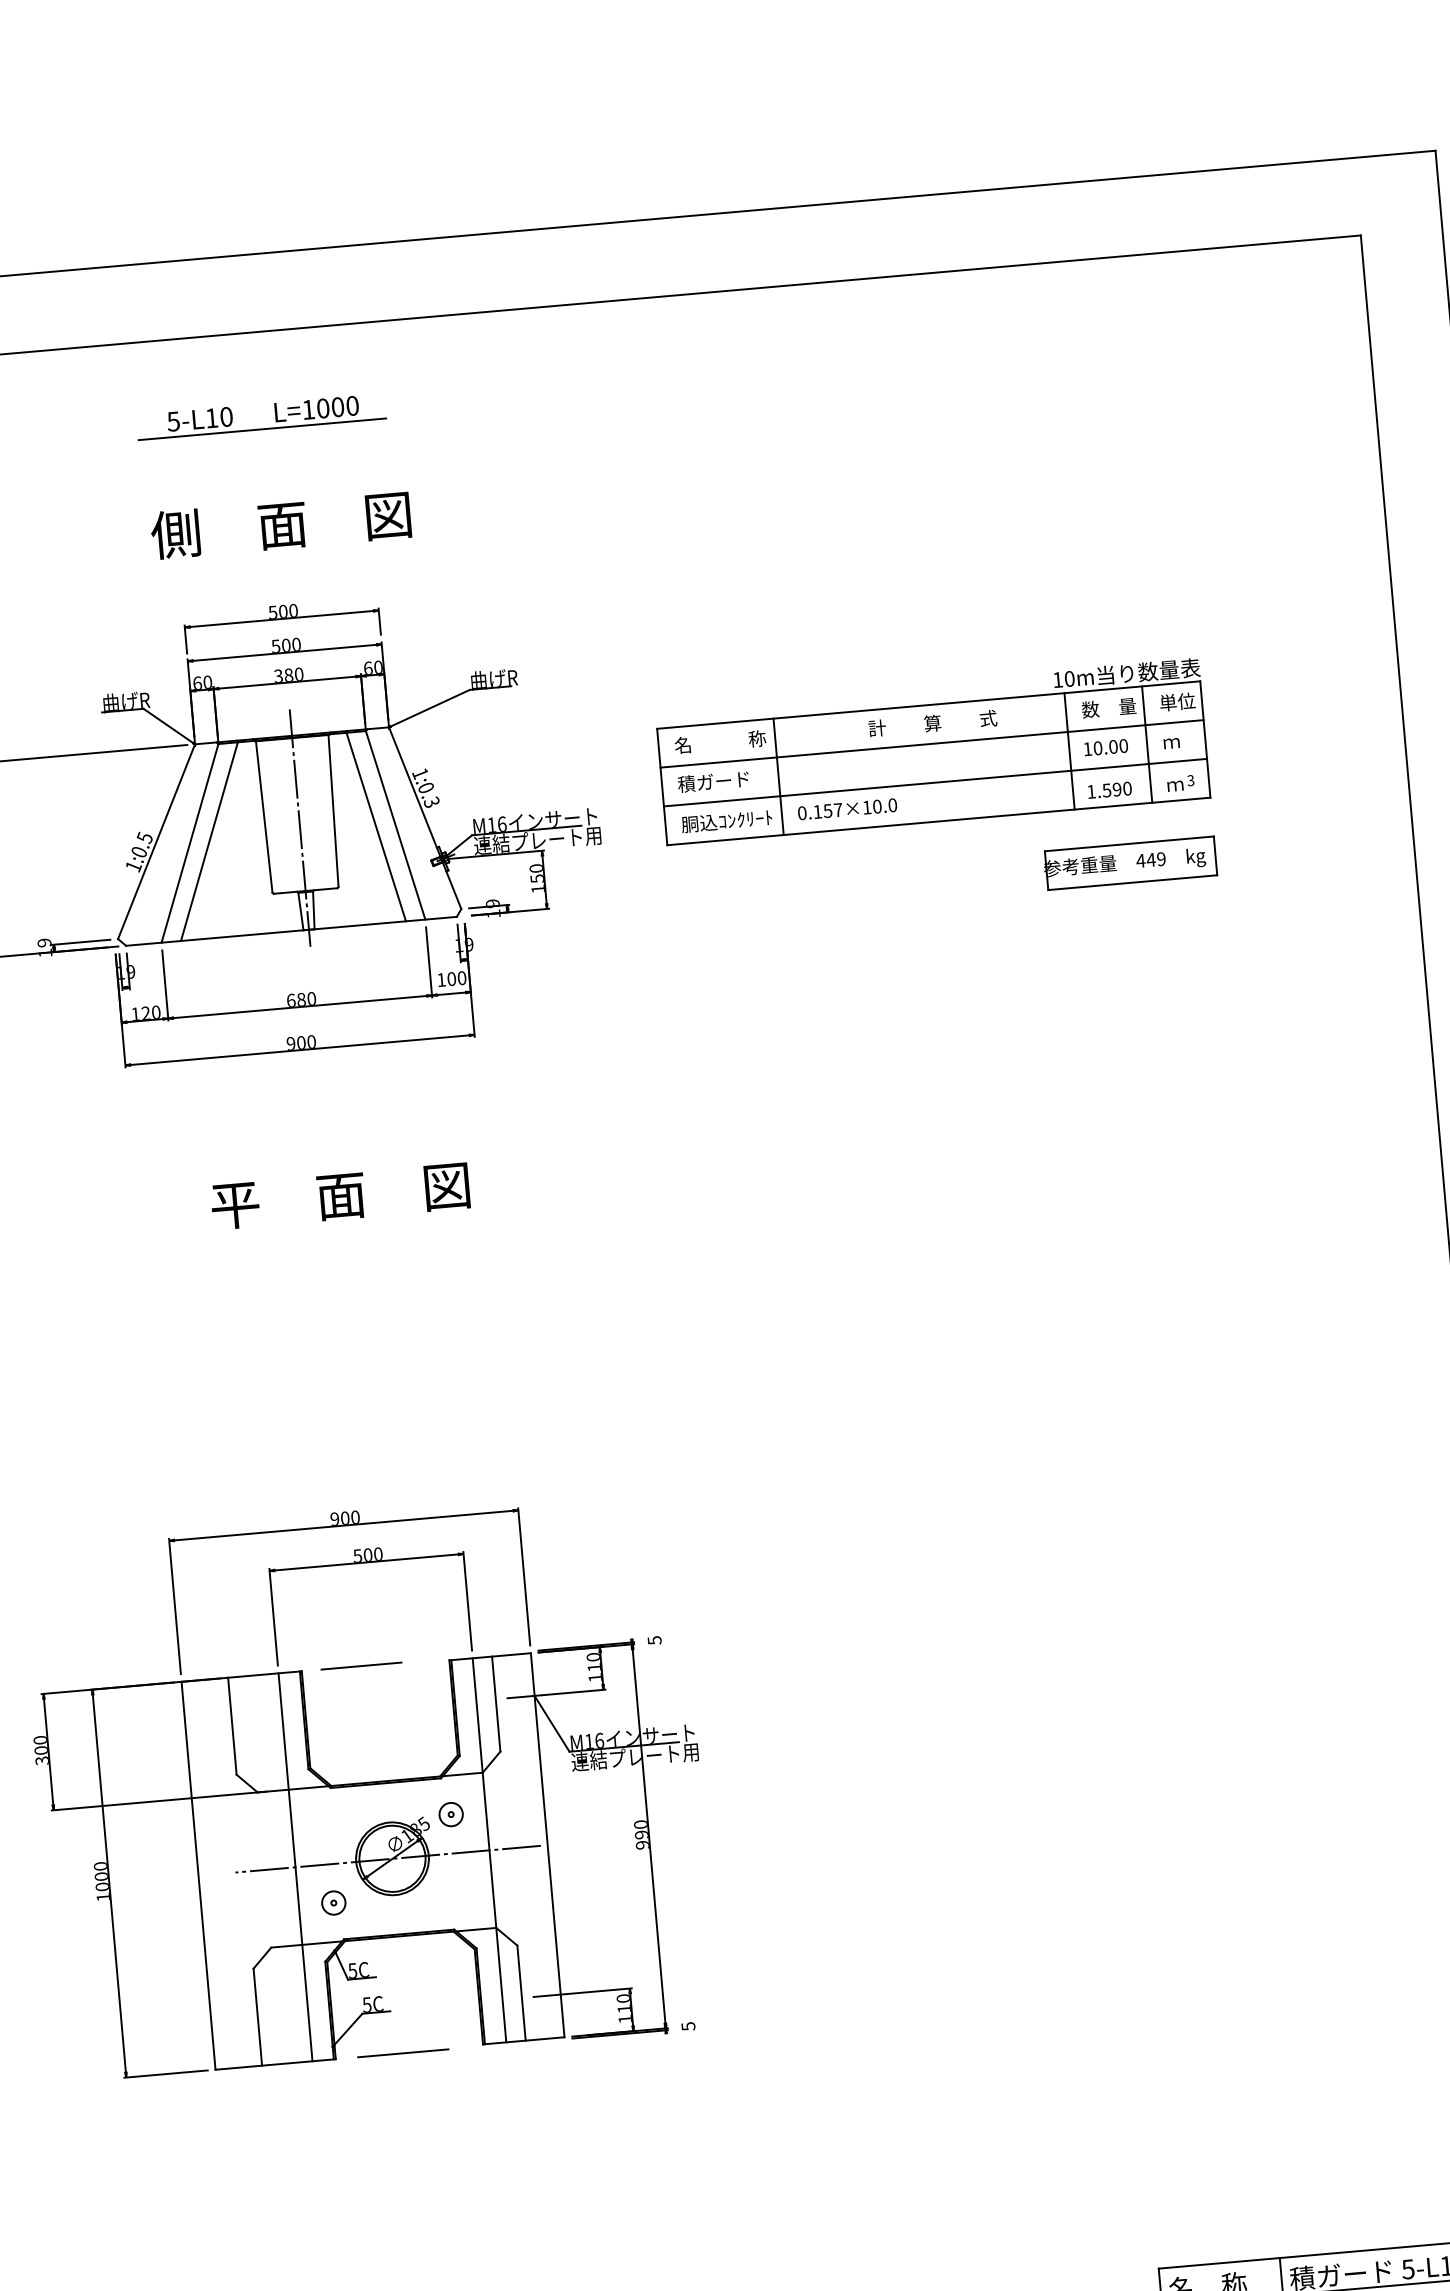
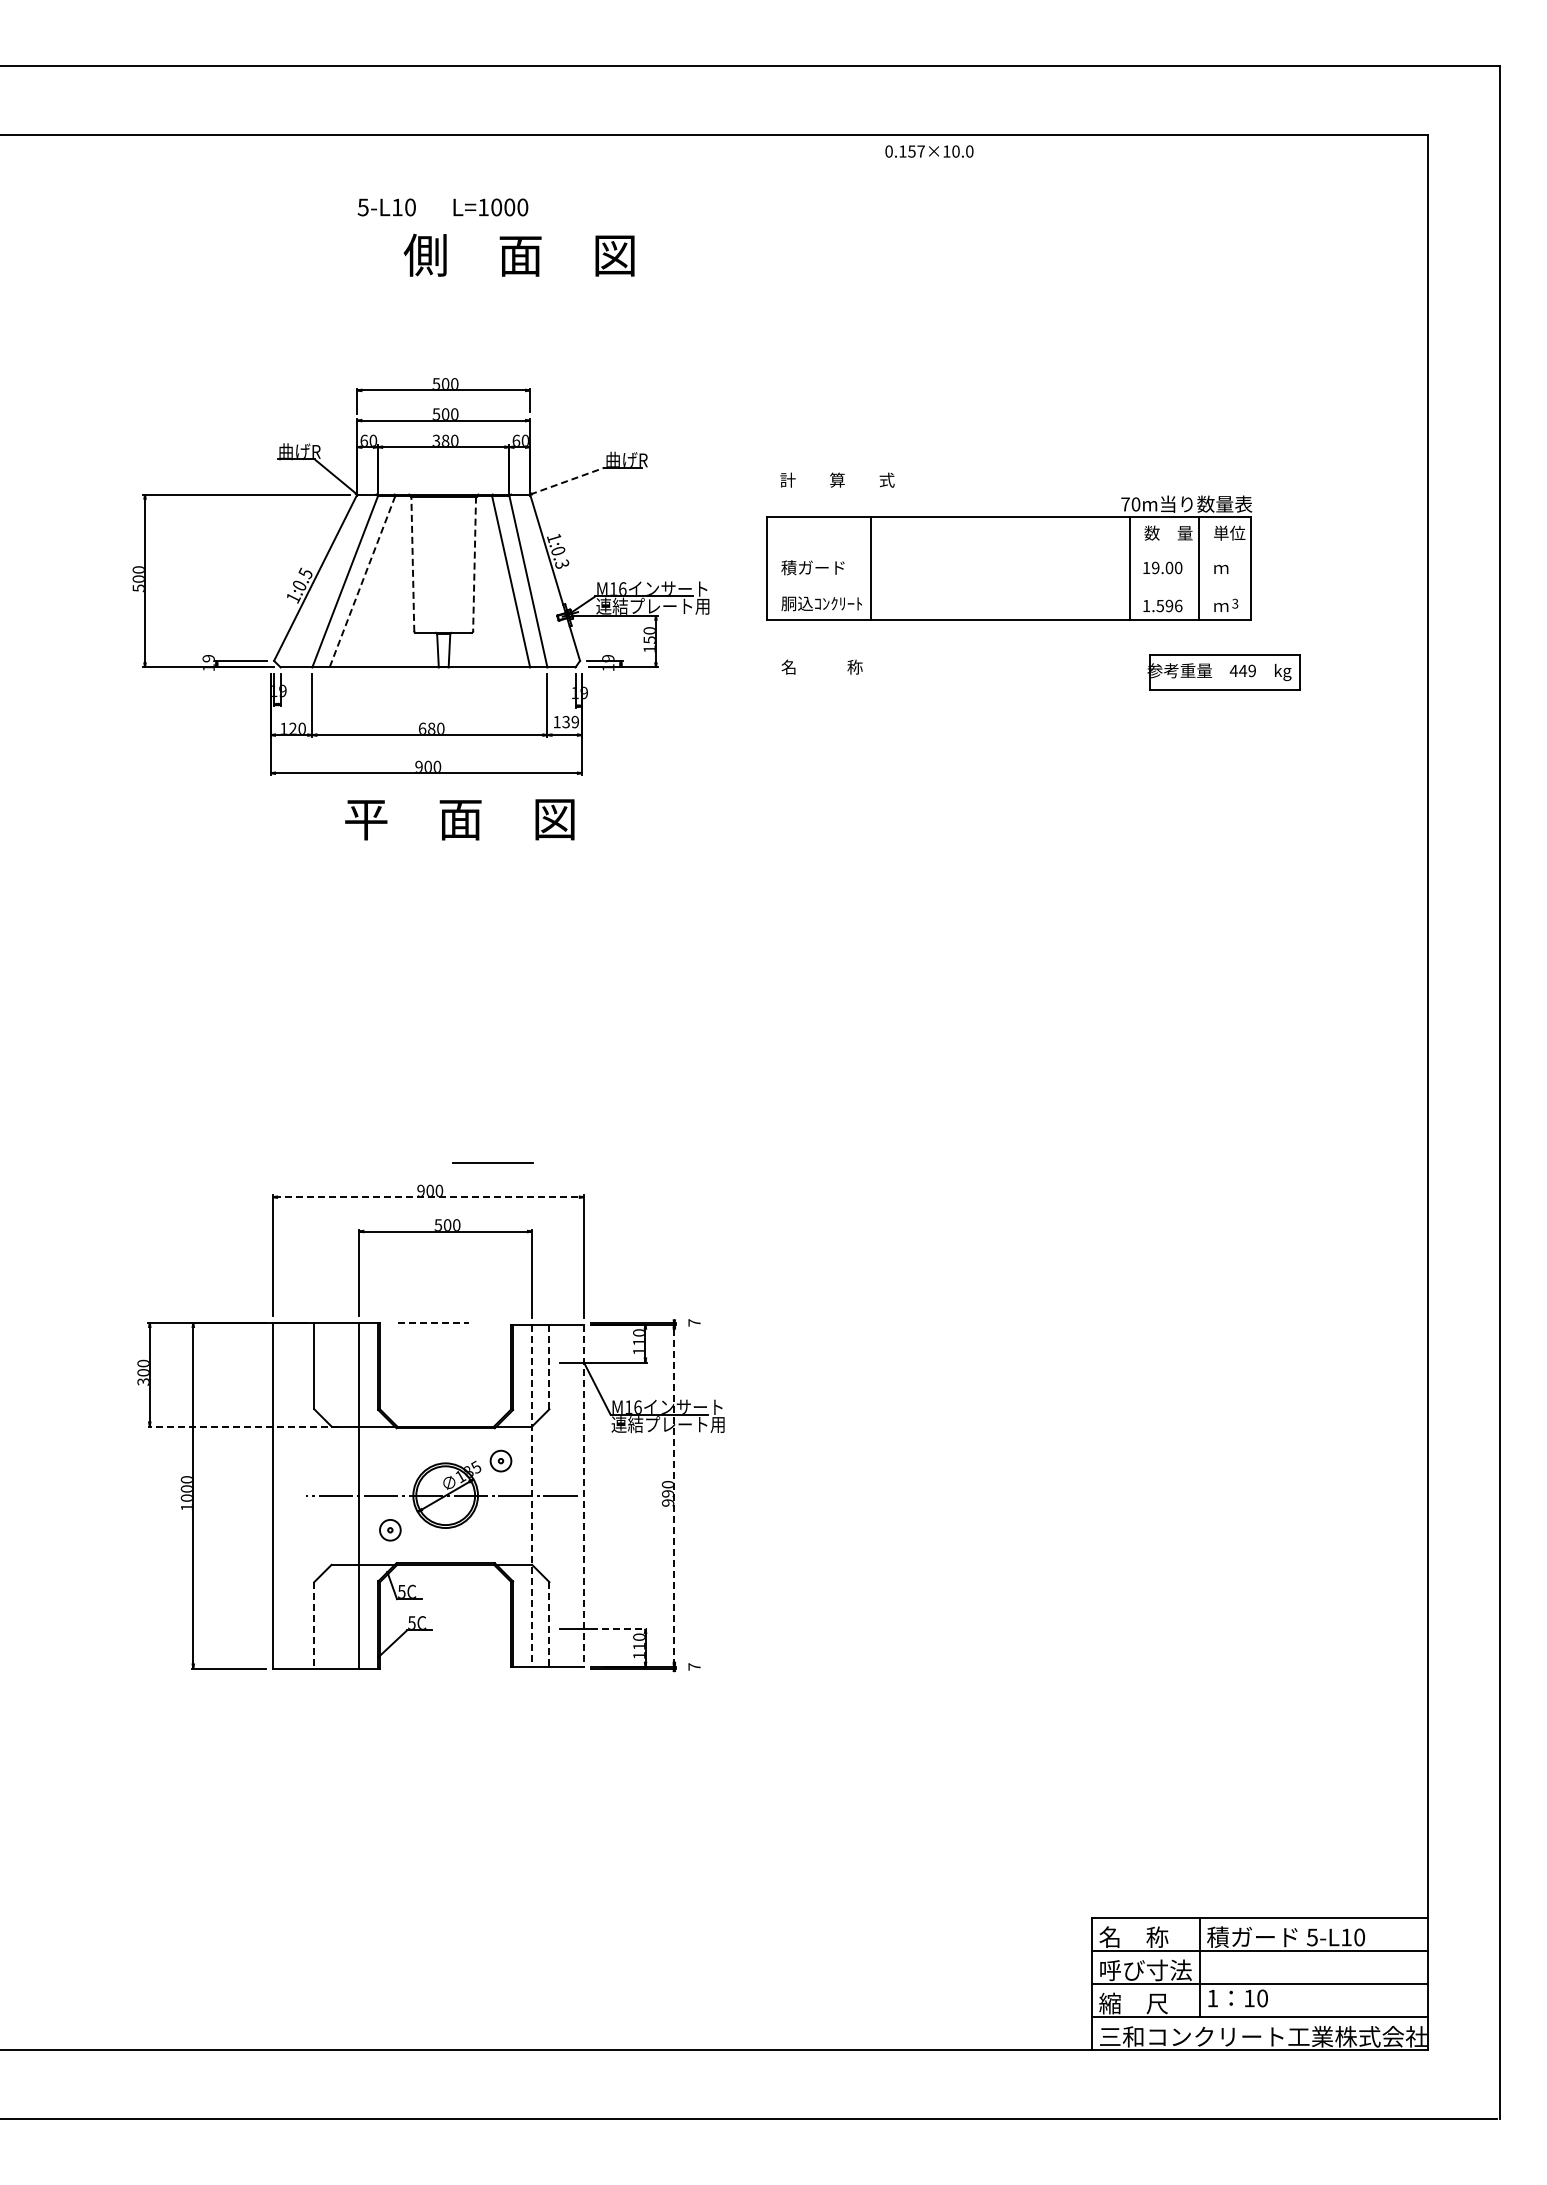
line: (261, 429) -> (440, 221), removed
text: (280, 524) -> (518, 254), moved
text: (1057, 680) -> (1125, 504), 10m -> 70m
line: (429, 709) -> (567, 481), solid -> dashed
text: (932, 722) -> (837, 479), moved
text: (719, 741) -> (821, 666), moved
line: (932, 744) -> (1009, 551), removed
text: (1097, 748) -> (1155, 568), 10.00 -> 19.00
line: (935, 782) -> (1009, 585), removed
text: (1127, 788) -> (1178, 605), 1.590 -> 1.596
text: (847, 809) -> (929, 151), moved
line: (333, 811) -> (474, 564), solid -> dashed
line: (263, 817) -> (412, 564), solid -> dashed
line: (299, 827) -> (443, 576), removed
line: (209, 841) -> (362, 581), solid -> dashed
part: (1129, 863) -> (1223, 672), moved
text: (456, 979) -> (570, 722), 100 -> 139
text: (339, 1196) -> (459, 819), moved
line: (343, 1525) -> (428, 1197), solid -> dashed
text: (654, 1640) -> (694, 1322), 5 -> 7
line: (361, 1665) -> (433, 1322), solid -> dashed
line: (496, 1703) -> (549, 1366), solid -> dashed
line: (158, 1801) -> (243, 1426), solid -> dashed
line: (649, 1836) -> (674, 1495), solid -> dashed
line: (548, 1846) -> (584, 1496), solid -> dashed
line: (489, 1851) -> (532, 1496), solid -> dashed
line: (600, 1990) -> (619, 1628), solid -> dashed
line: (521, 1994) -> (549, 1625), solid -> dashed
line: (258, 2017) -> (314, 1625), solid -> dashed
text: (688, 2026) -> (694, 1666), 5 -> 7
line: (402, 2053) -> (492, 1162), moved

